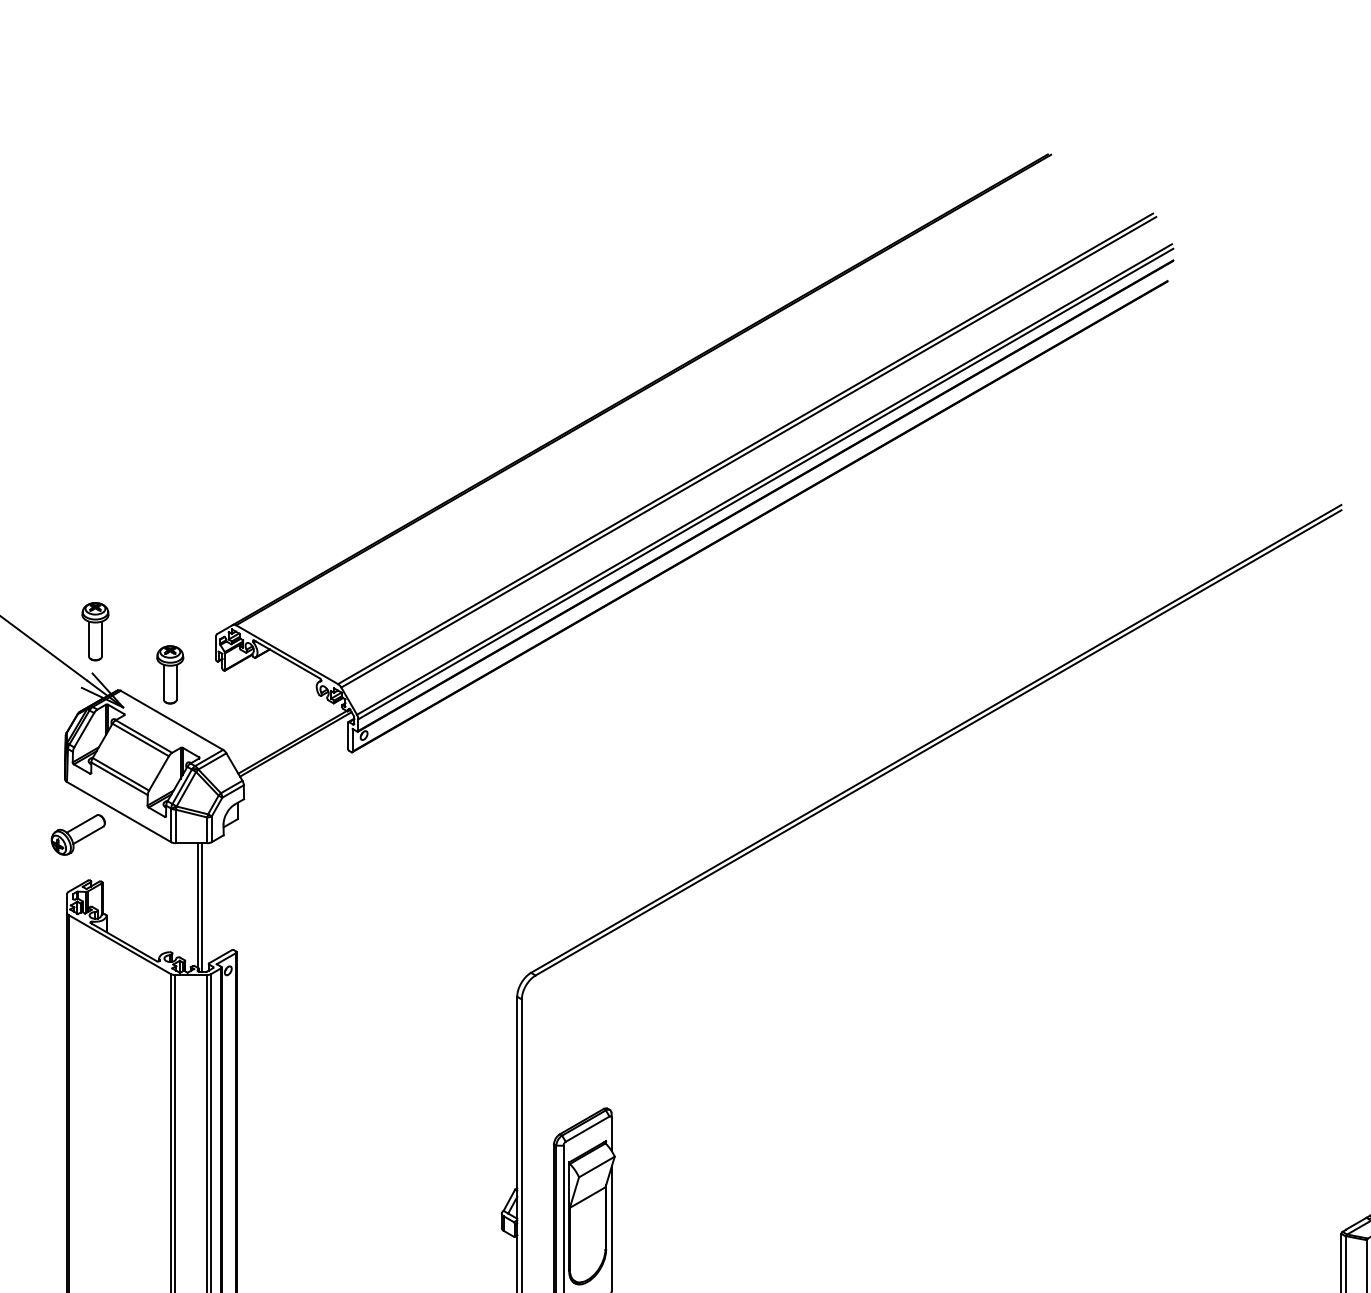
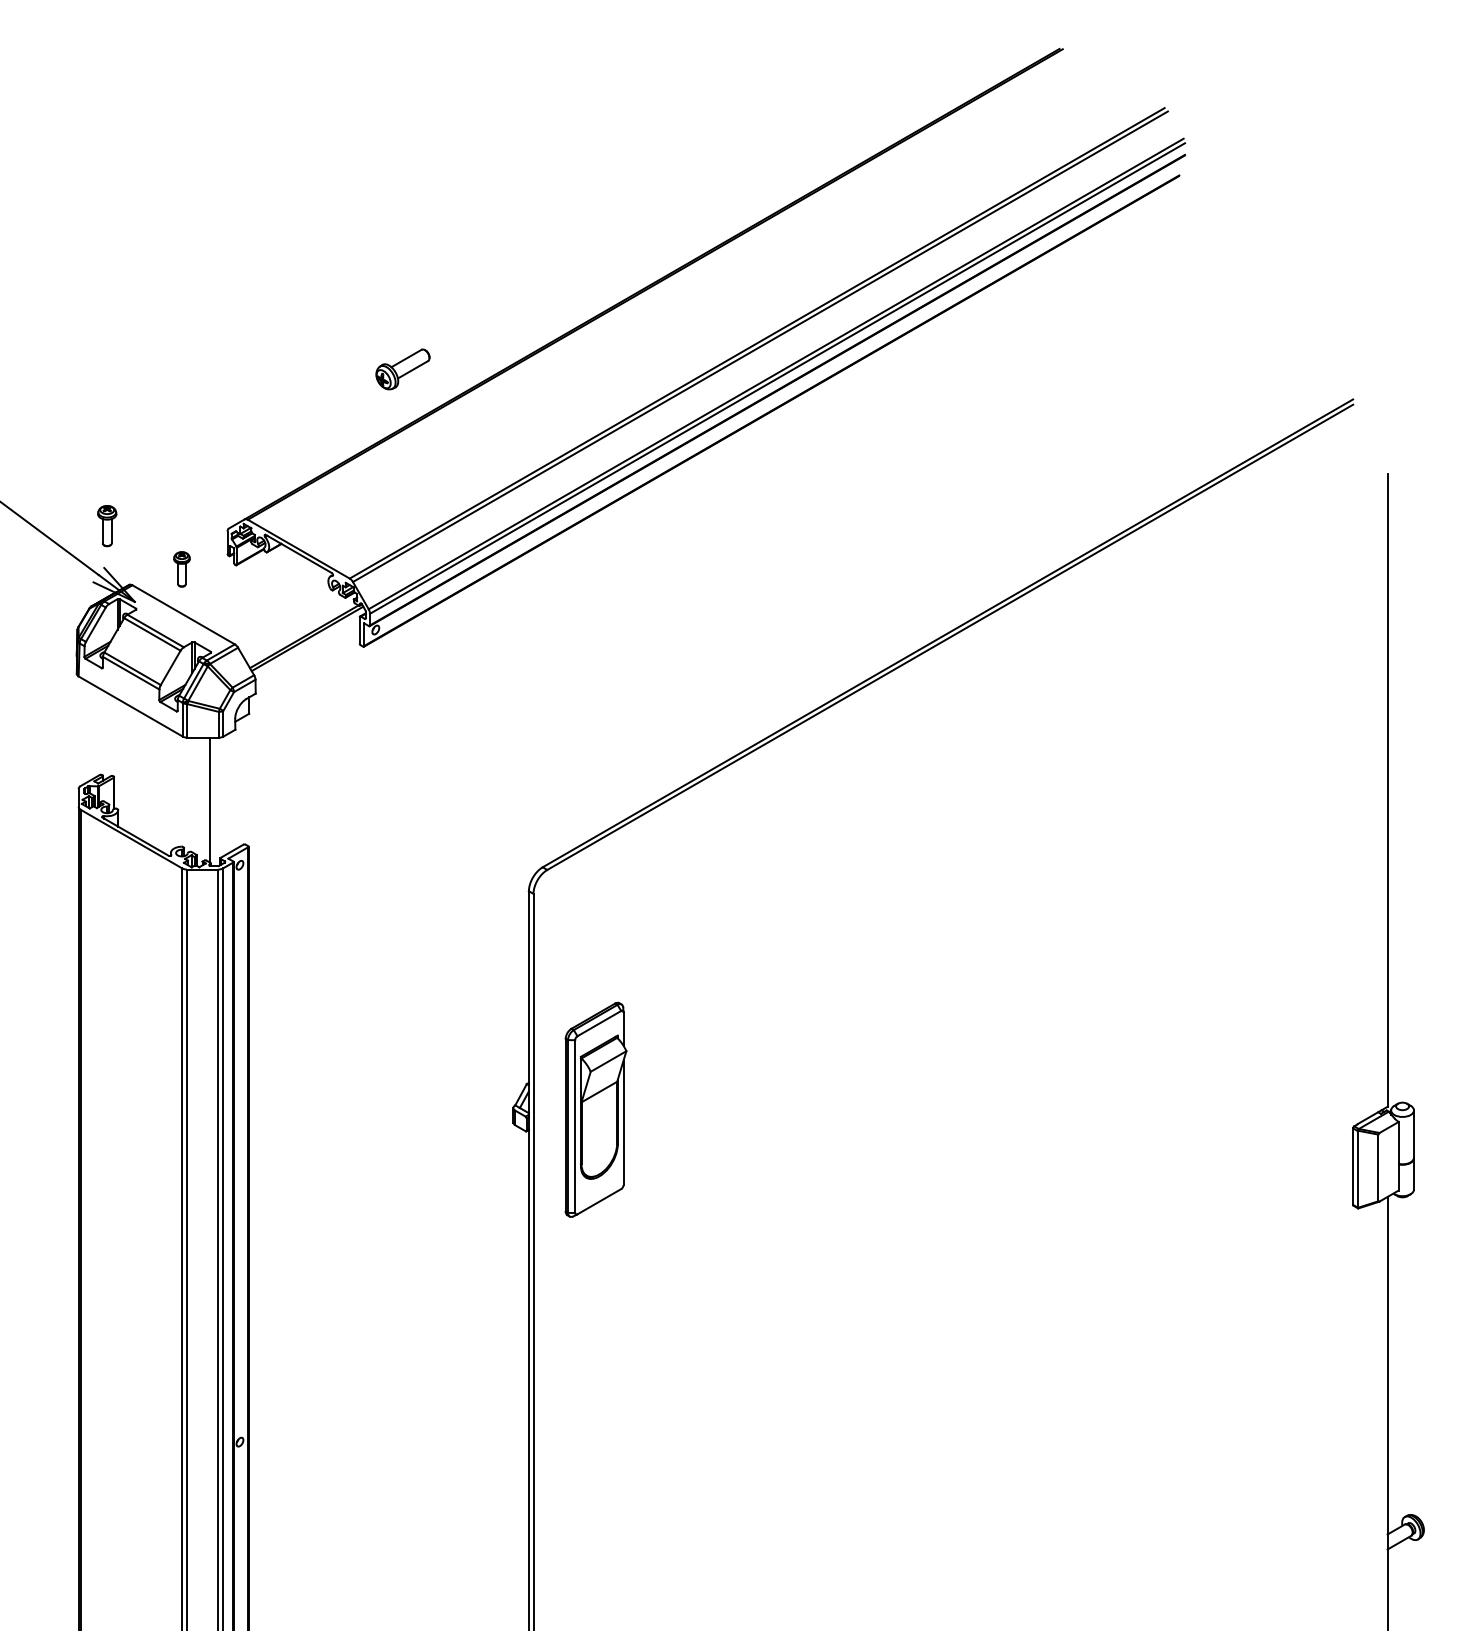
part: (95, 631) -> (107, 525), size x0.7
part: (169, 675) -> (181, 569), size x0.6
part: (77, 835) -> (402, 369), moved
line: (201, 907) -> (213, 801), removed

